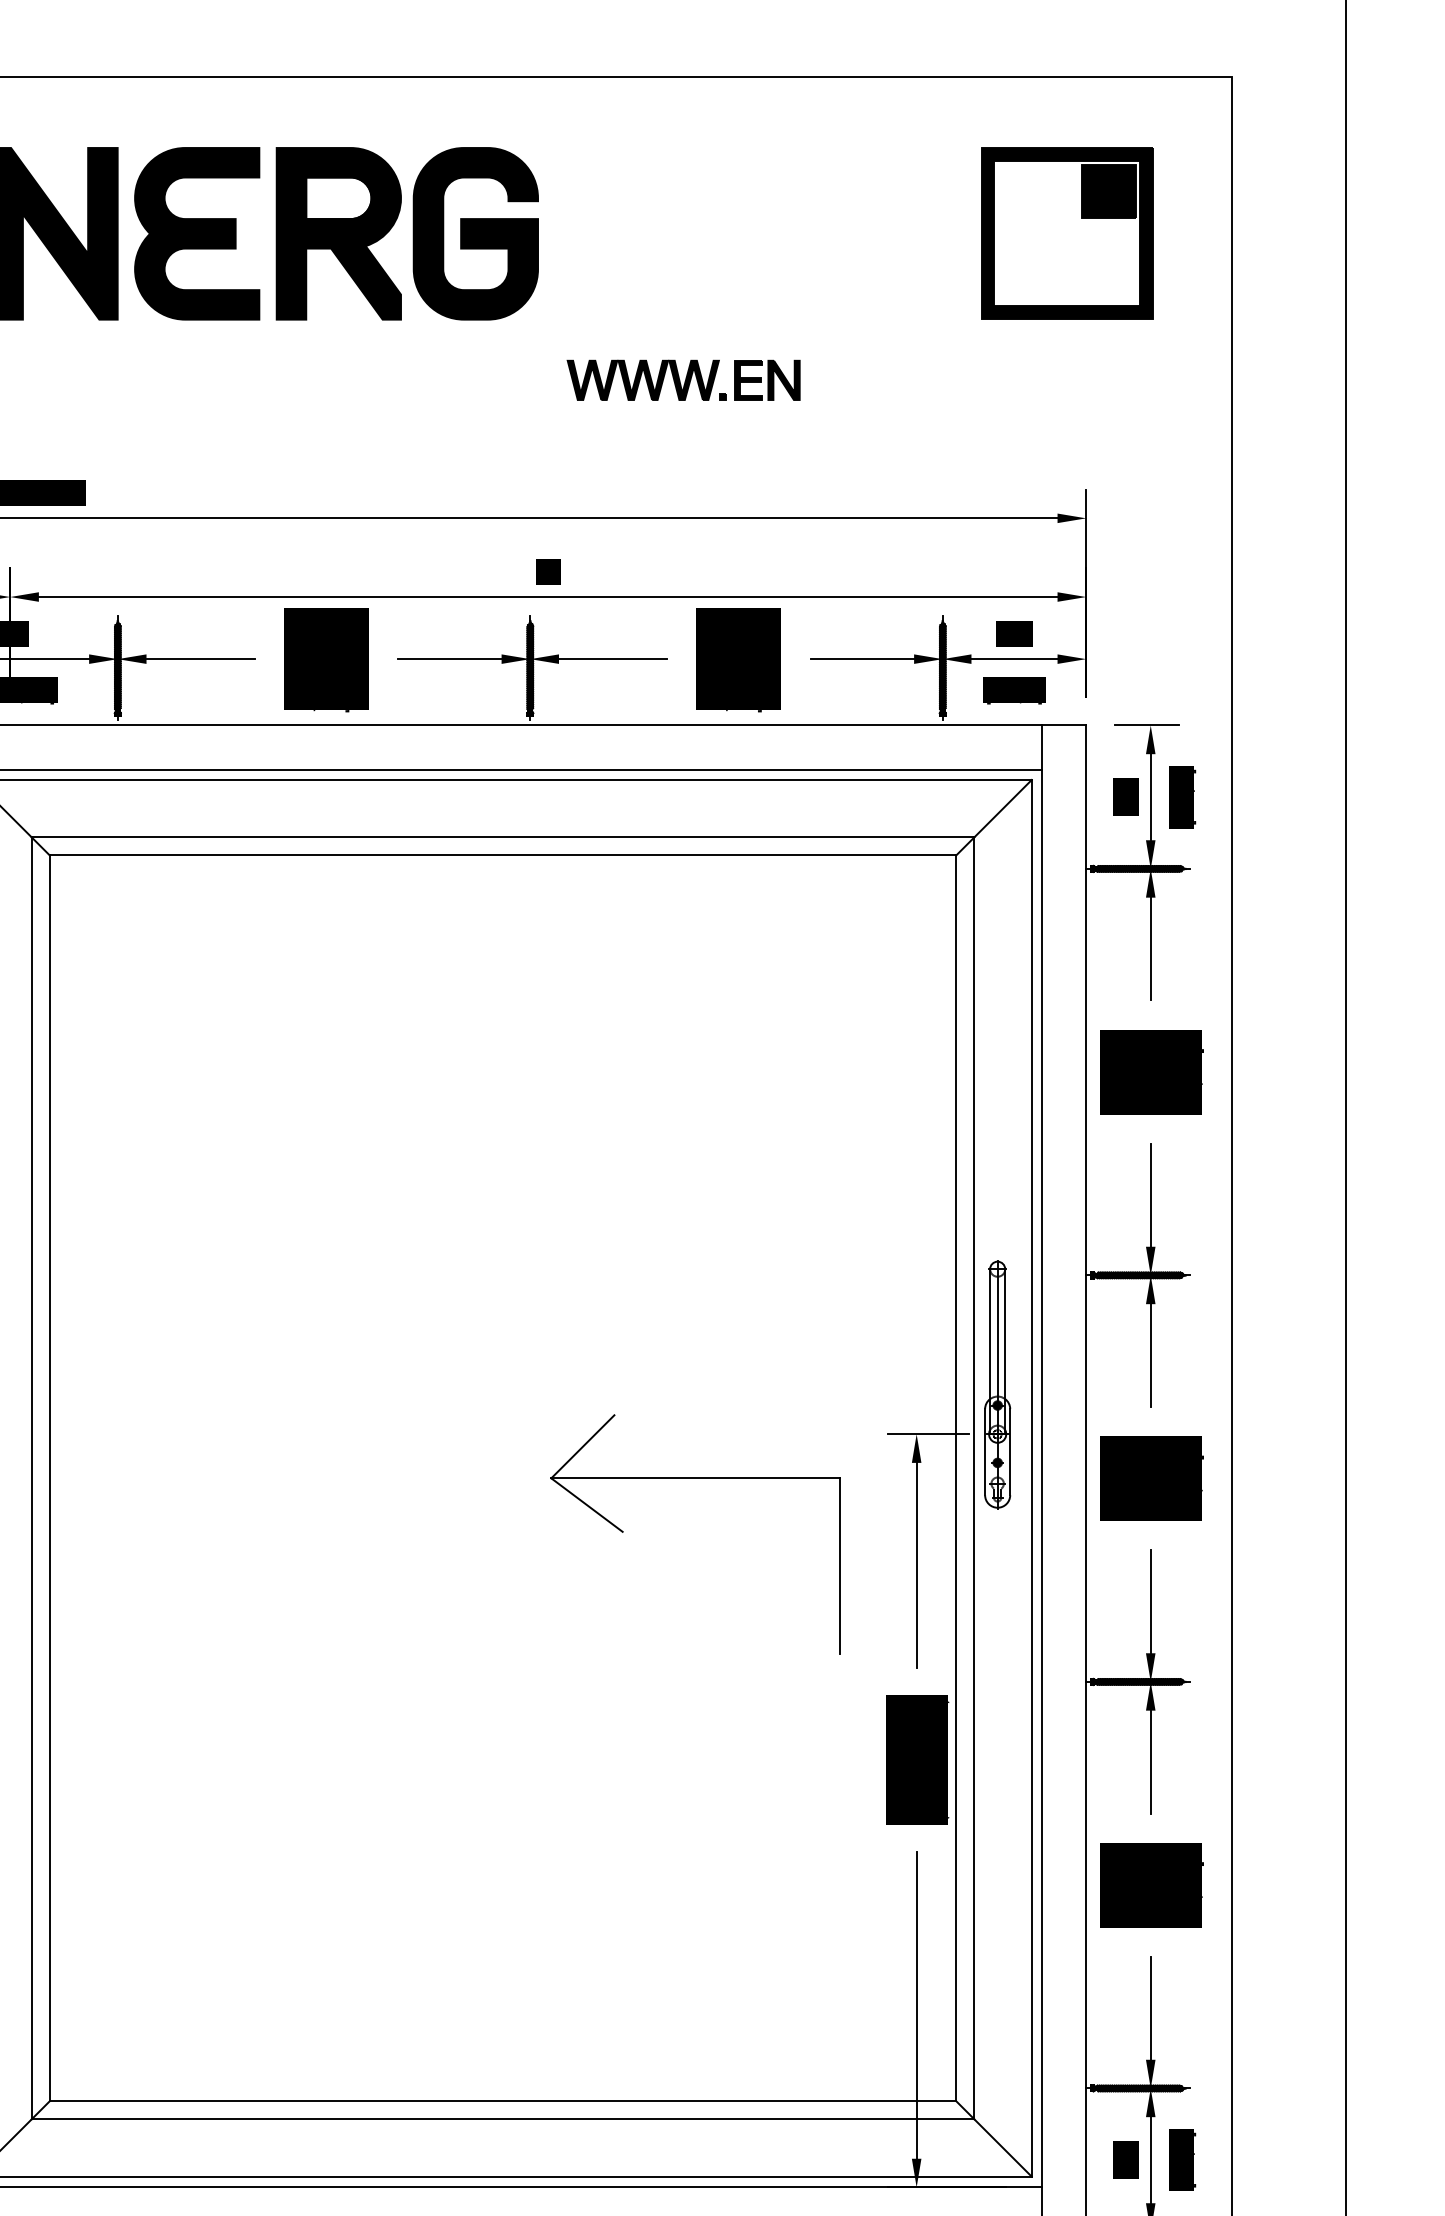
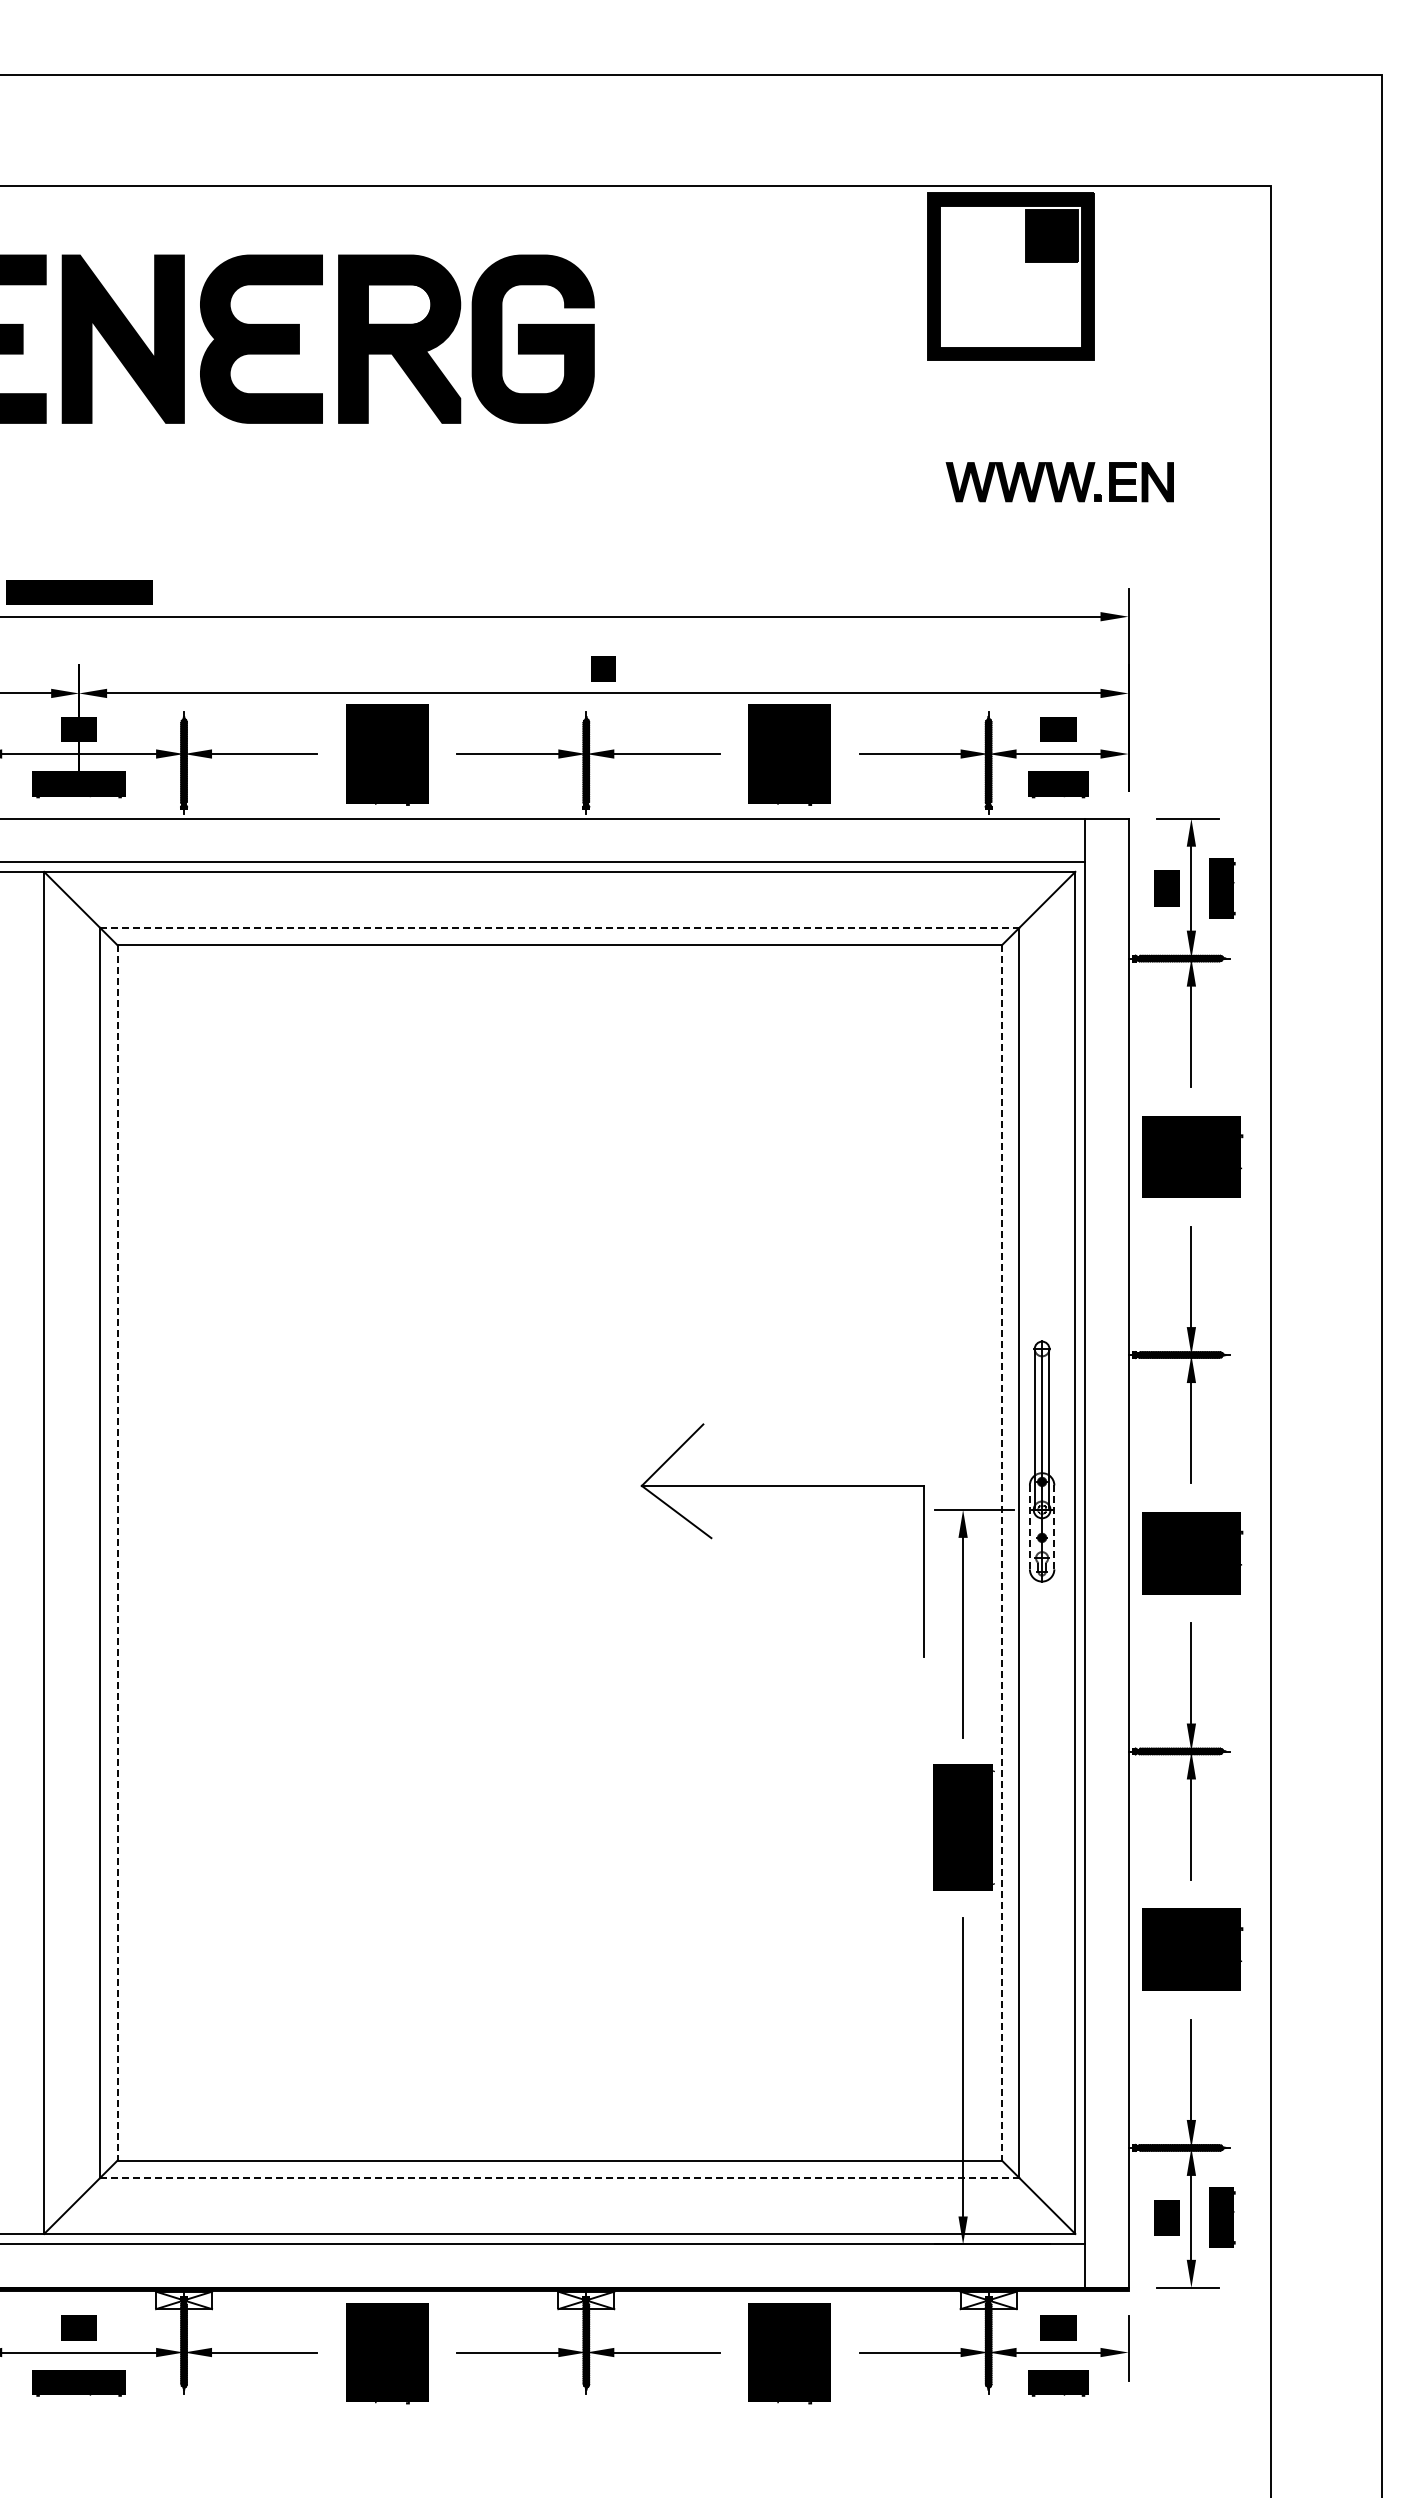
part: (1066, 233) -> (1010, 276), moved
part: (683, 380) -> (1059, 482), moved
line: (502, 837) -> (559, 927), solid -> dashed
line: (984, 1452) -> (1029, 1527), solid -> dashed
line: (1010, 1452) -> (1054, 1527), solid -> dashed
line: (49, 1477) -> (117, 1552), solid -> dashed
line: (956, 1477) -> (1001, 1552), solid -> dashed
part: (695, 1478) -> (782, 1486), moved
line: (502, 2119) -> (559, 2178), solid -> dashed

